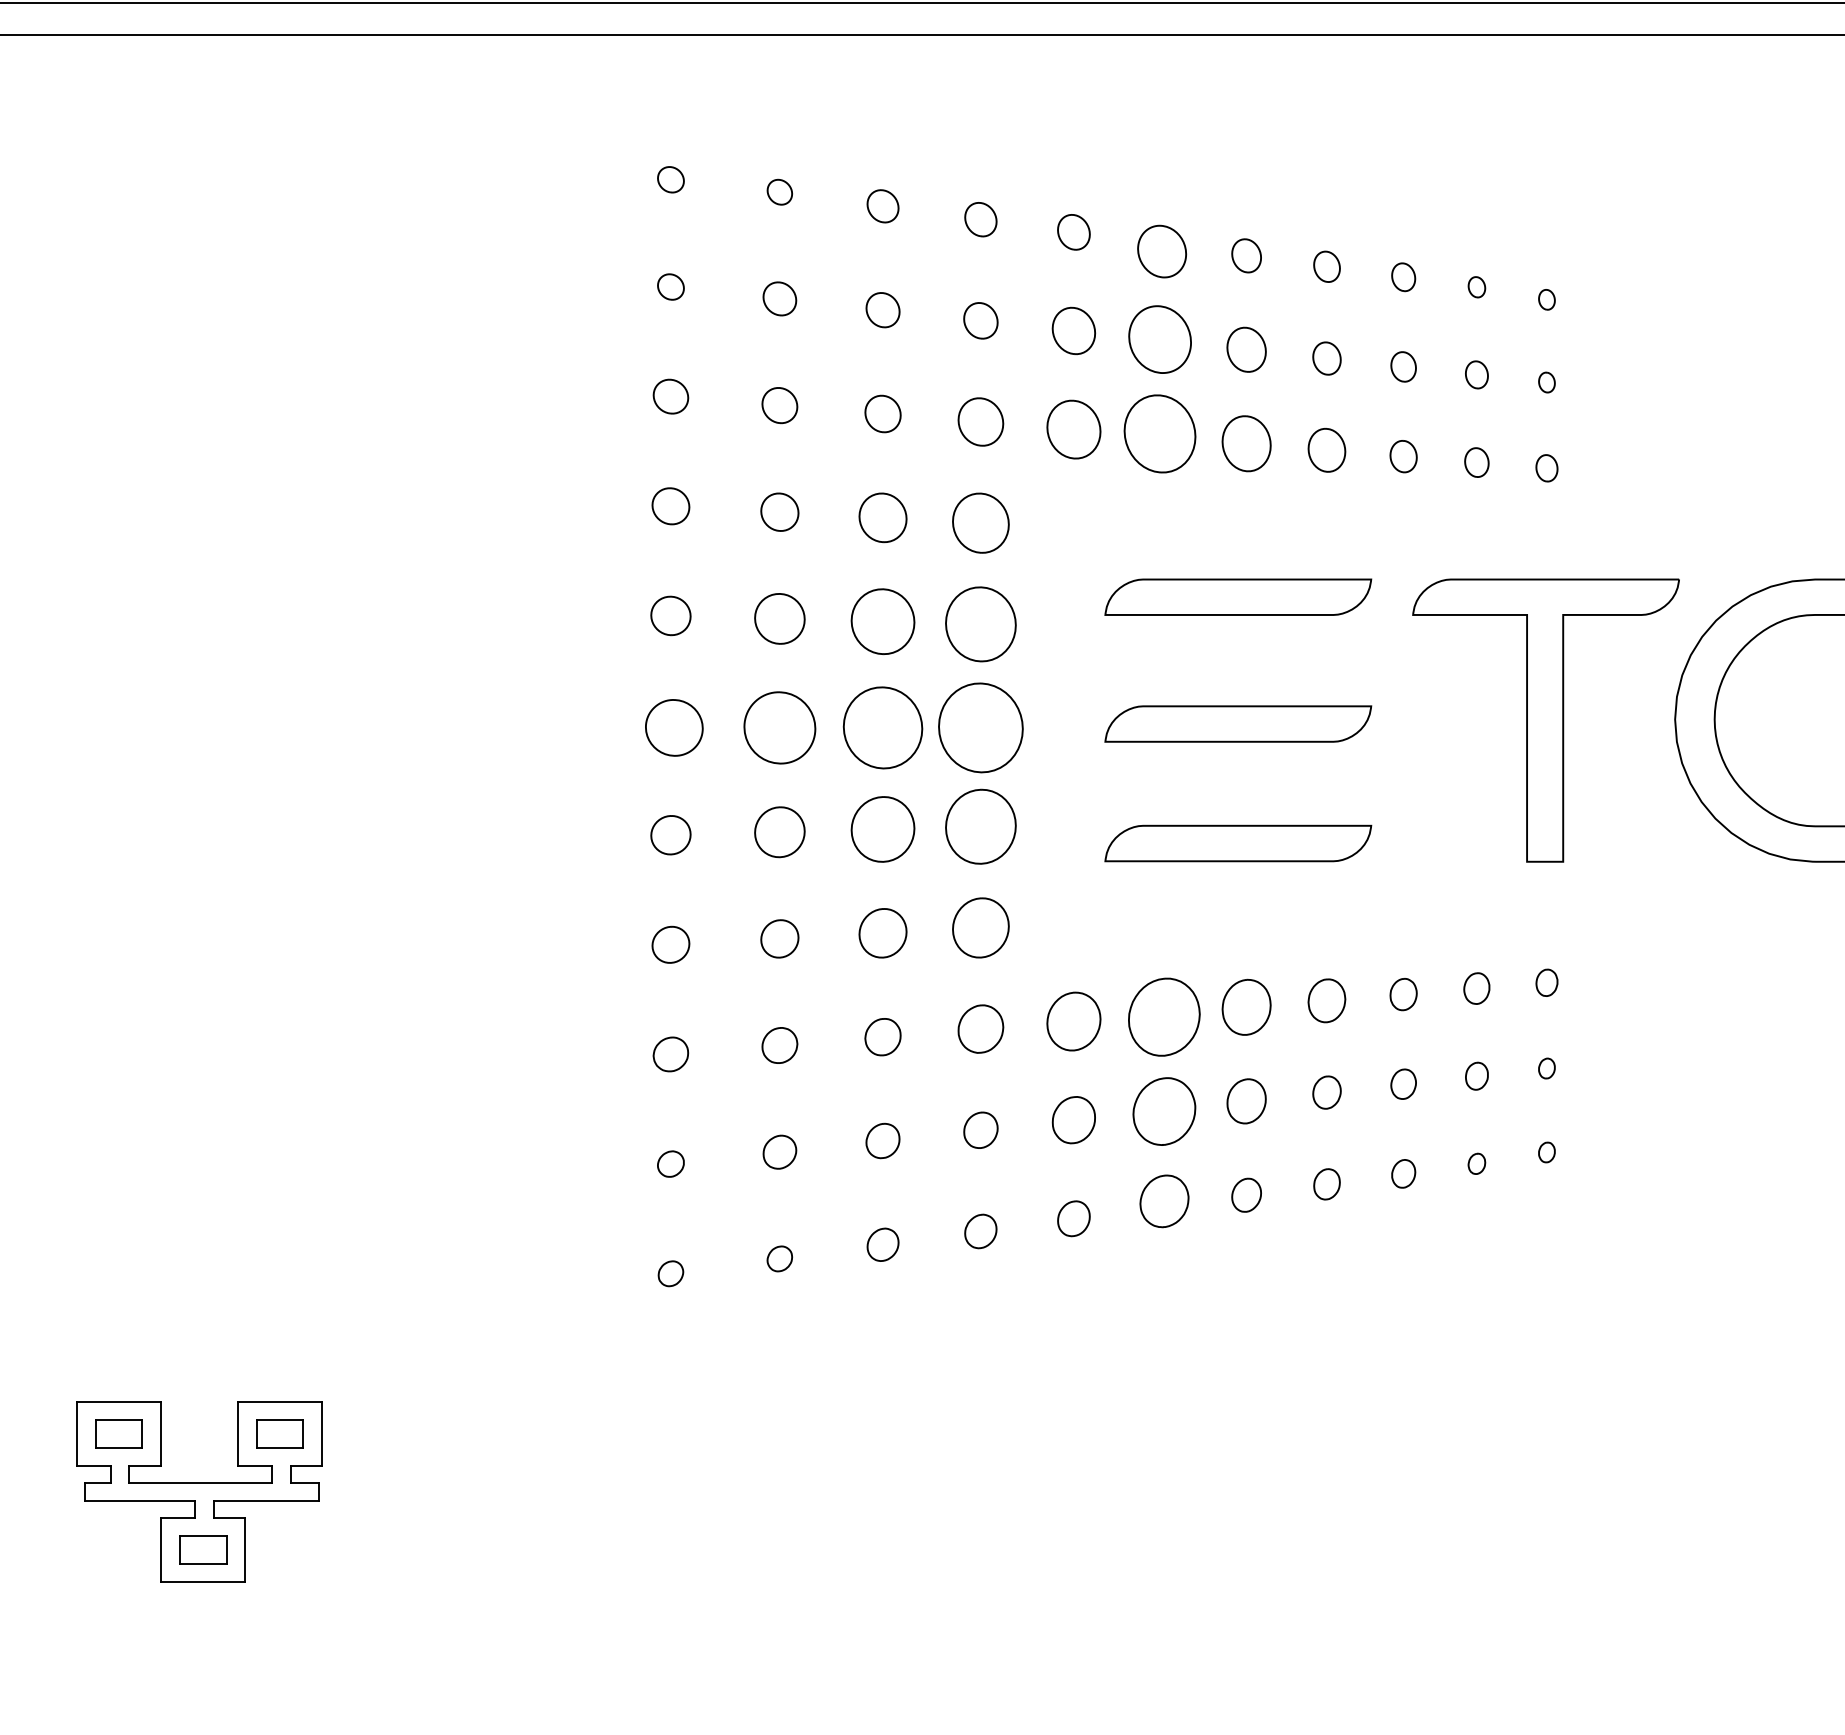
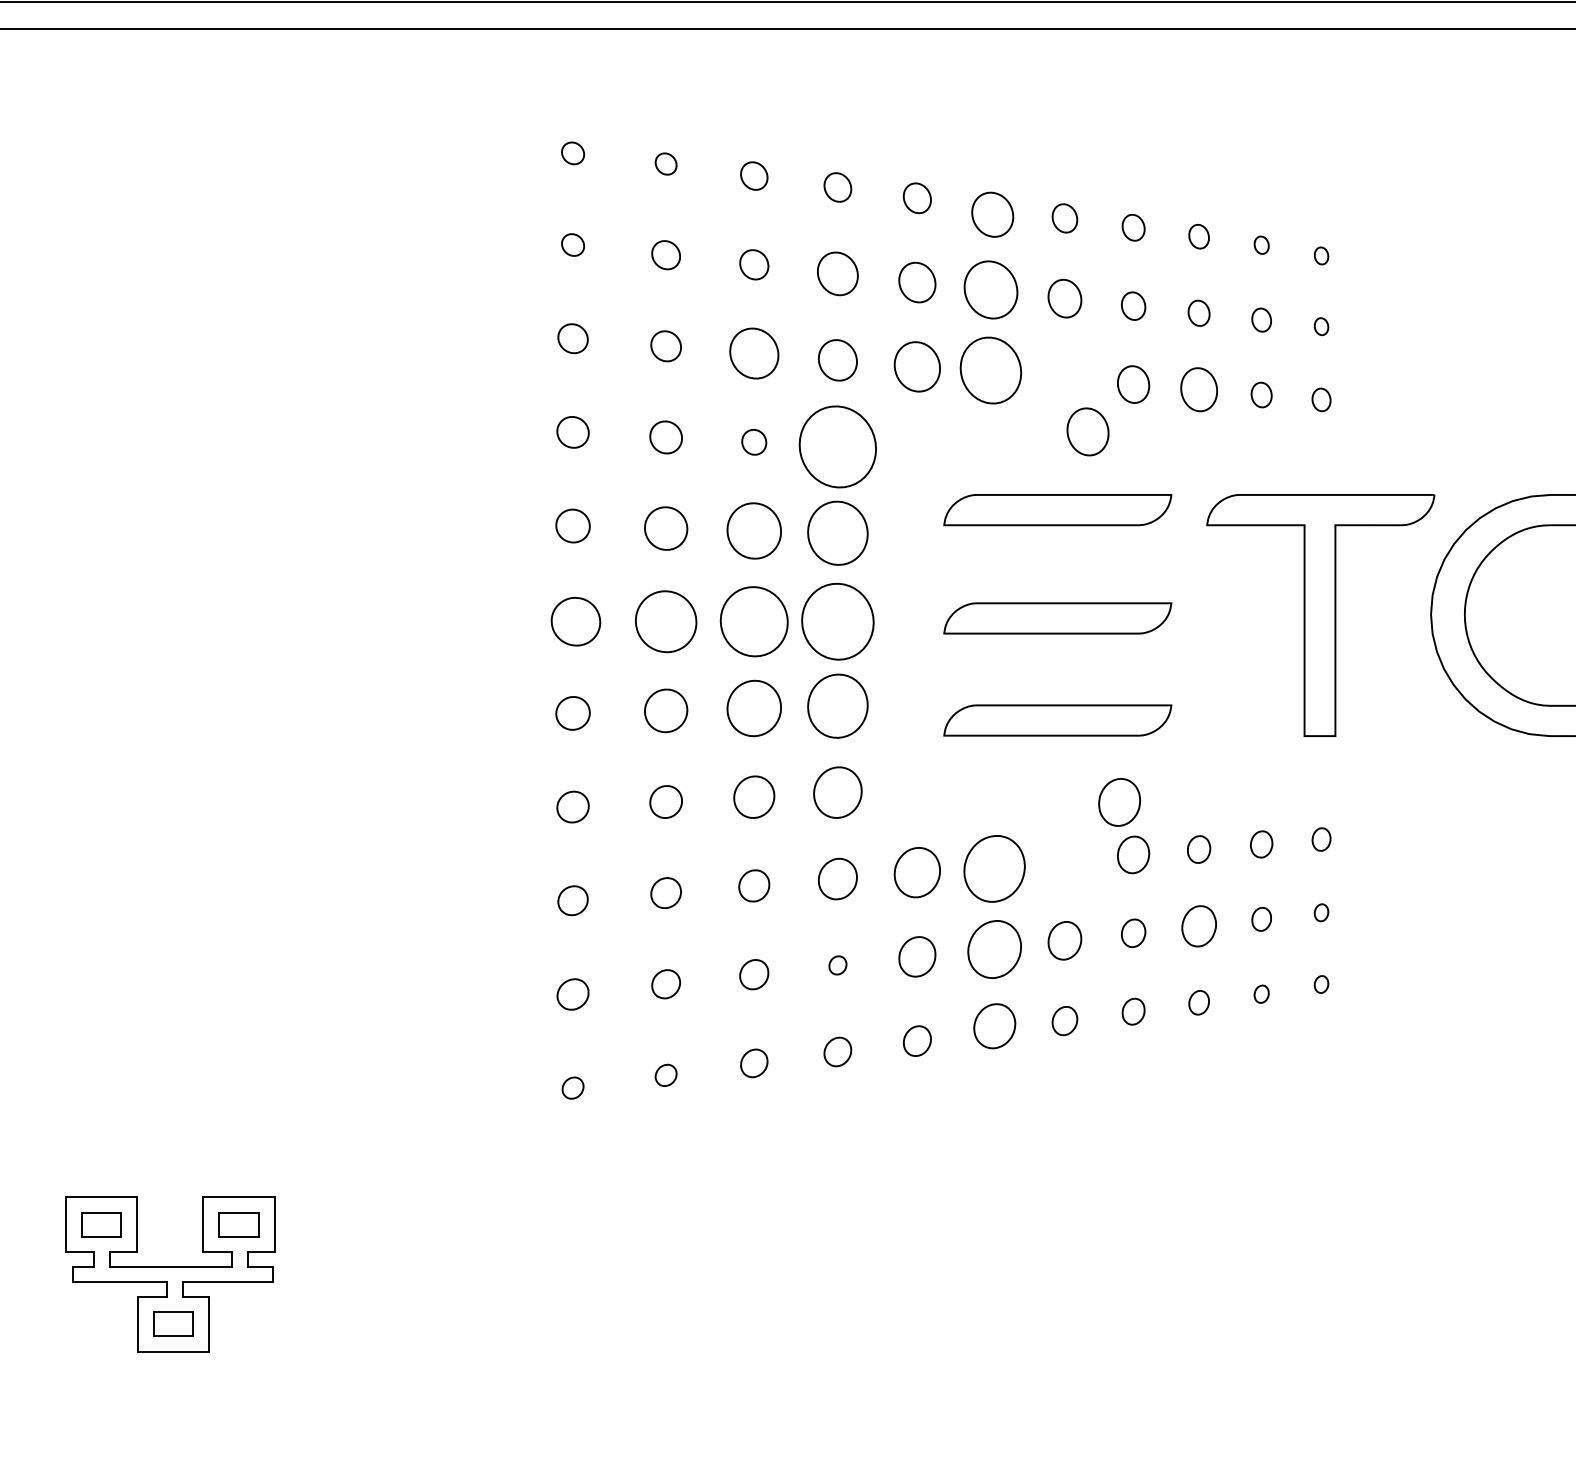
part: (980, 320) -> (837, 273), size x1.4
part: (882, 413) -> (753, 353), size x1.6
part: (1246, 443) -> (1087, 431), moved
part: (1403, 456) -> (1198, 389), size x1.6
part: (882, 517) -> (753, 441), size x0.6
part: (980, 522) -> (837, 446), size x1.6
part: (1246, 1006) -> (1119, 801), moved
part: (1403, 1083) -> (1198, 925), size x1.6
part: (980, 1129) -> (837, 964), size x0.6
part: (670, 1163) -> (572, 993), size x1.4

